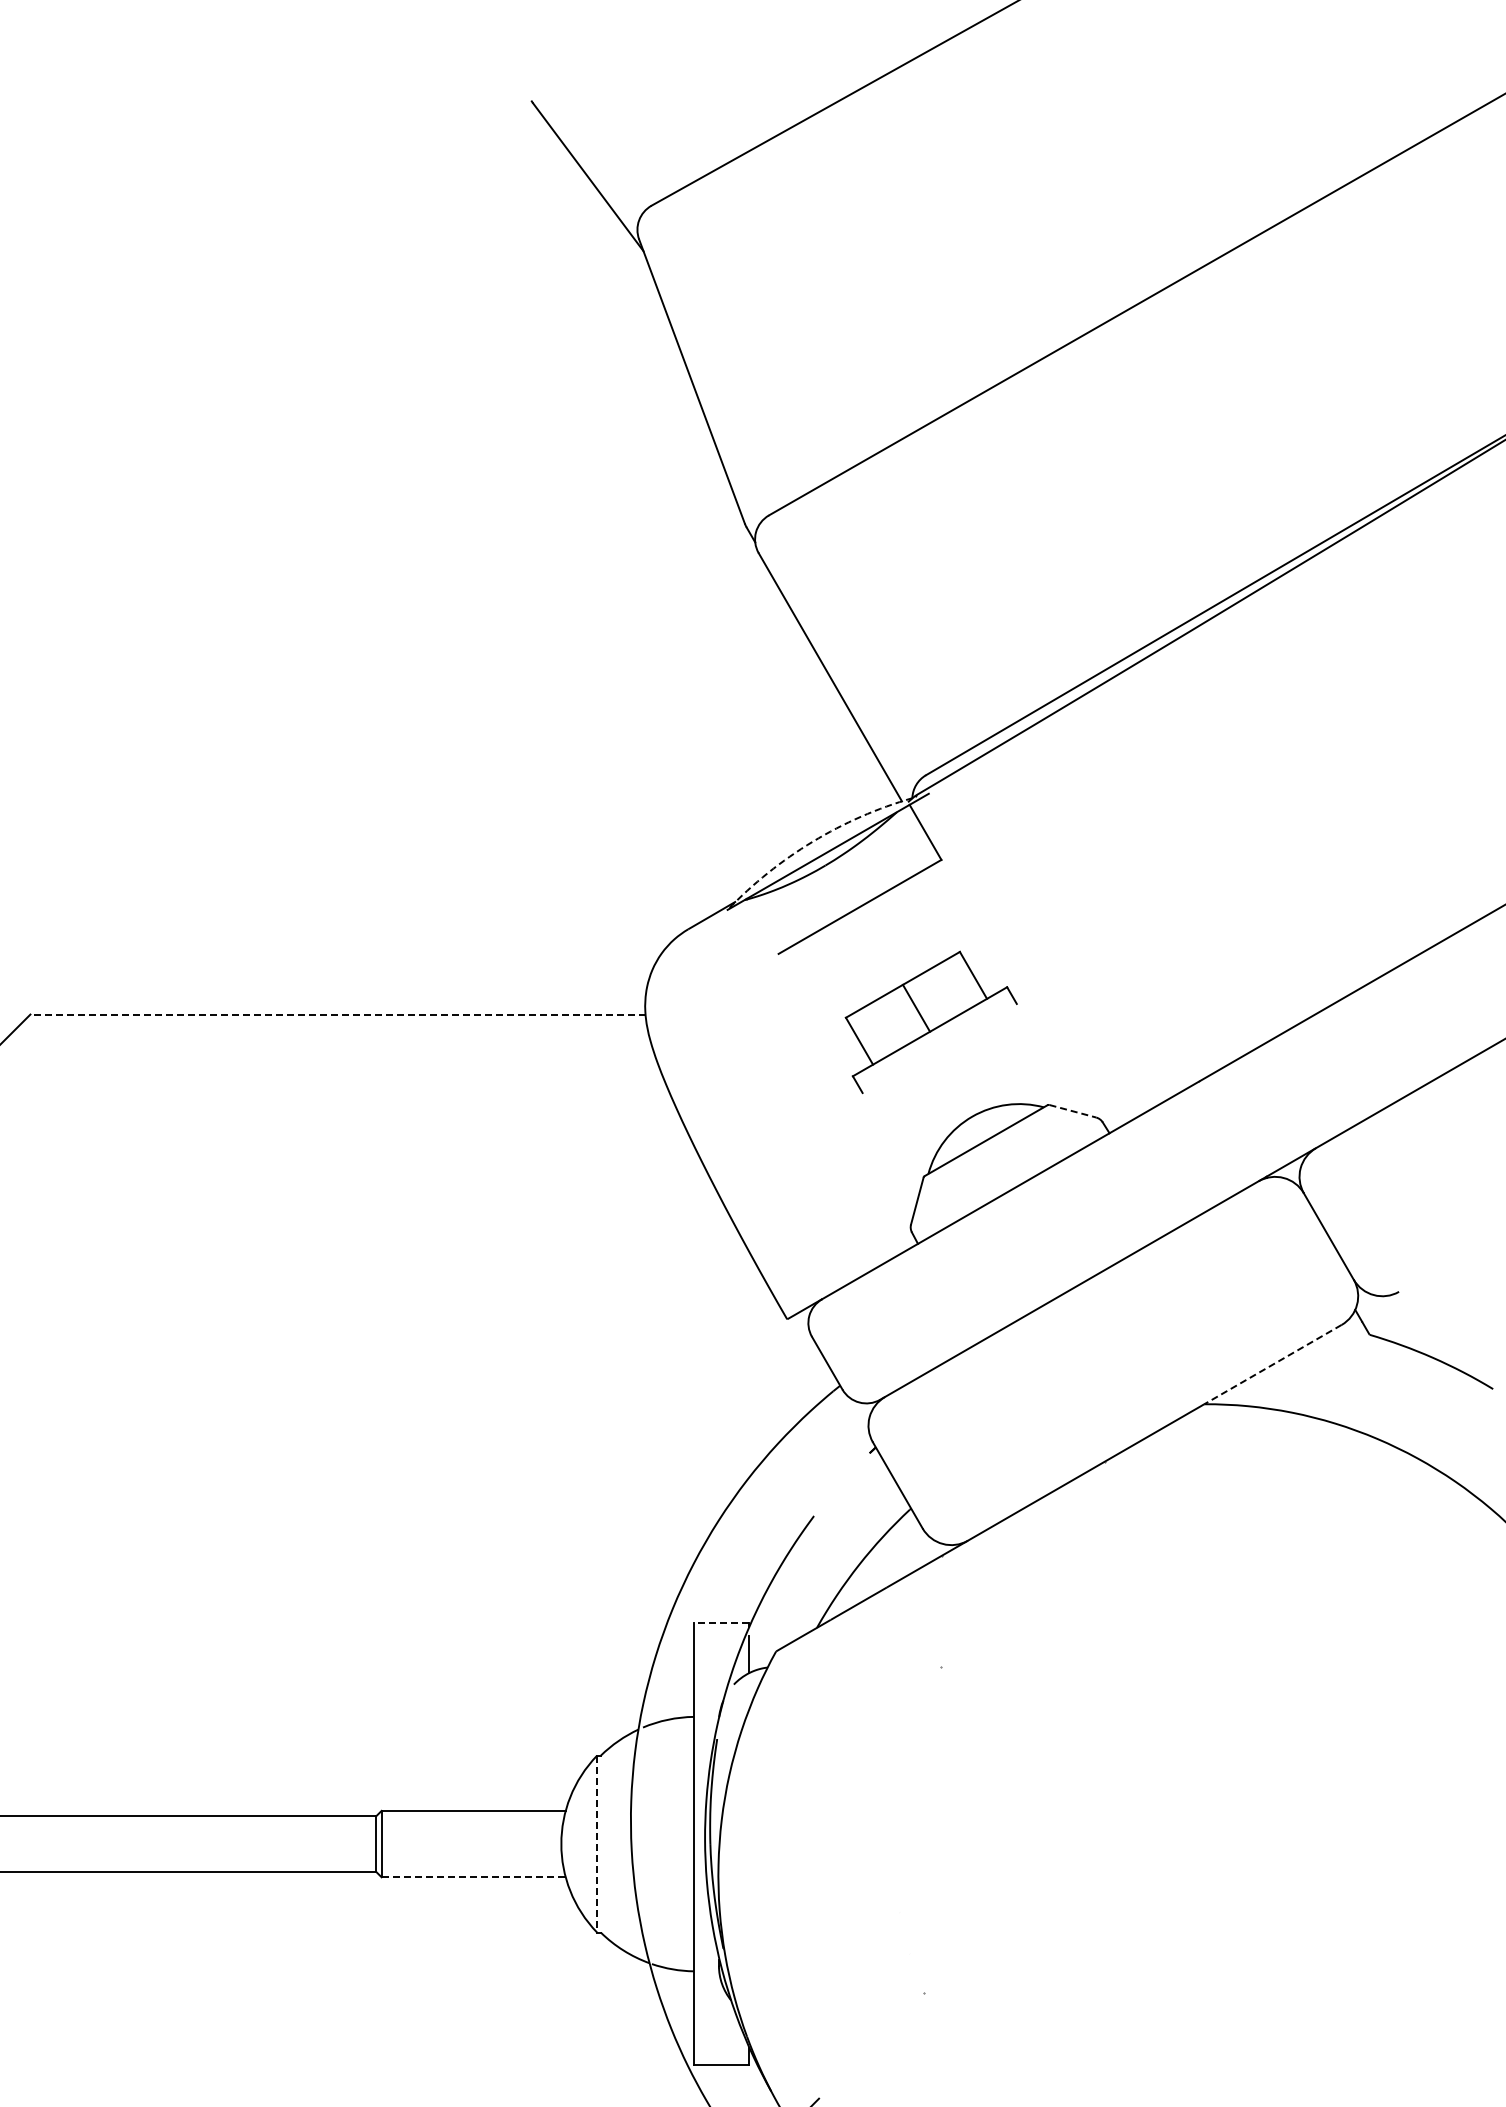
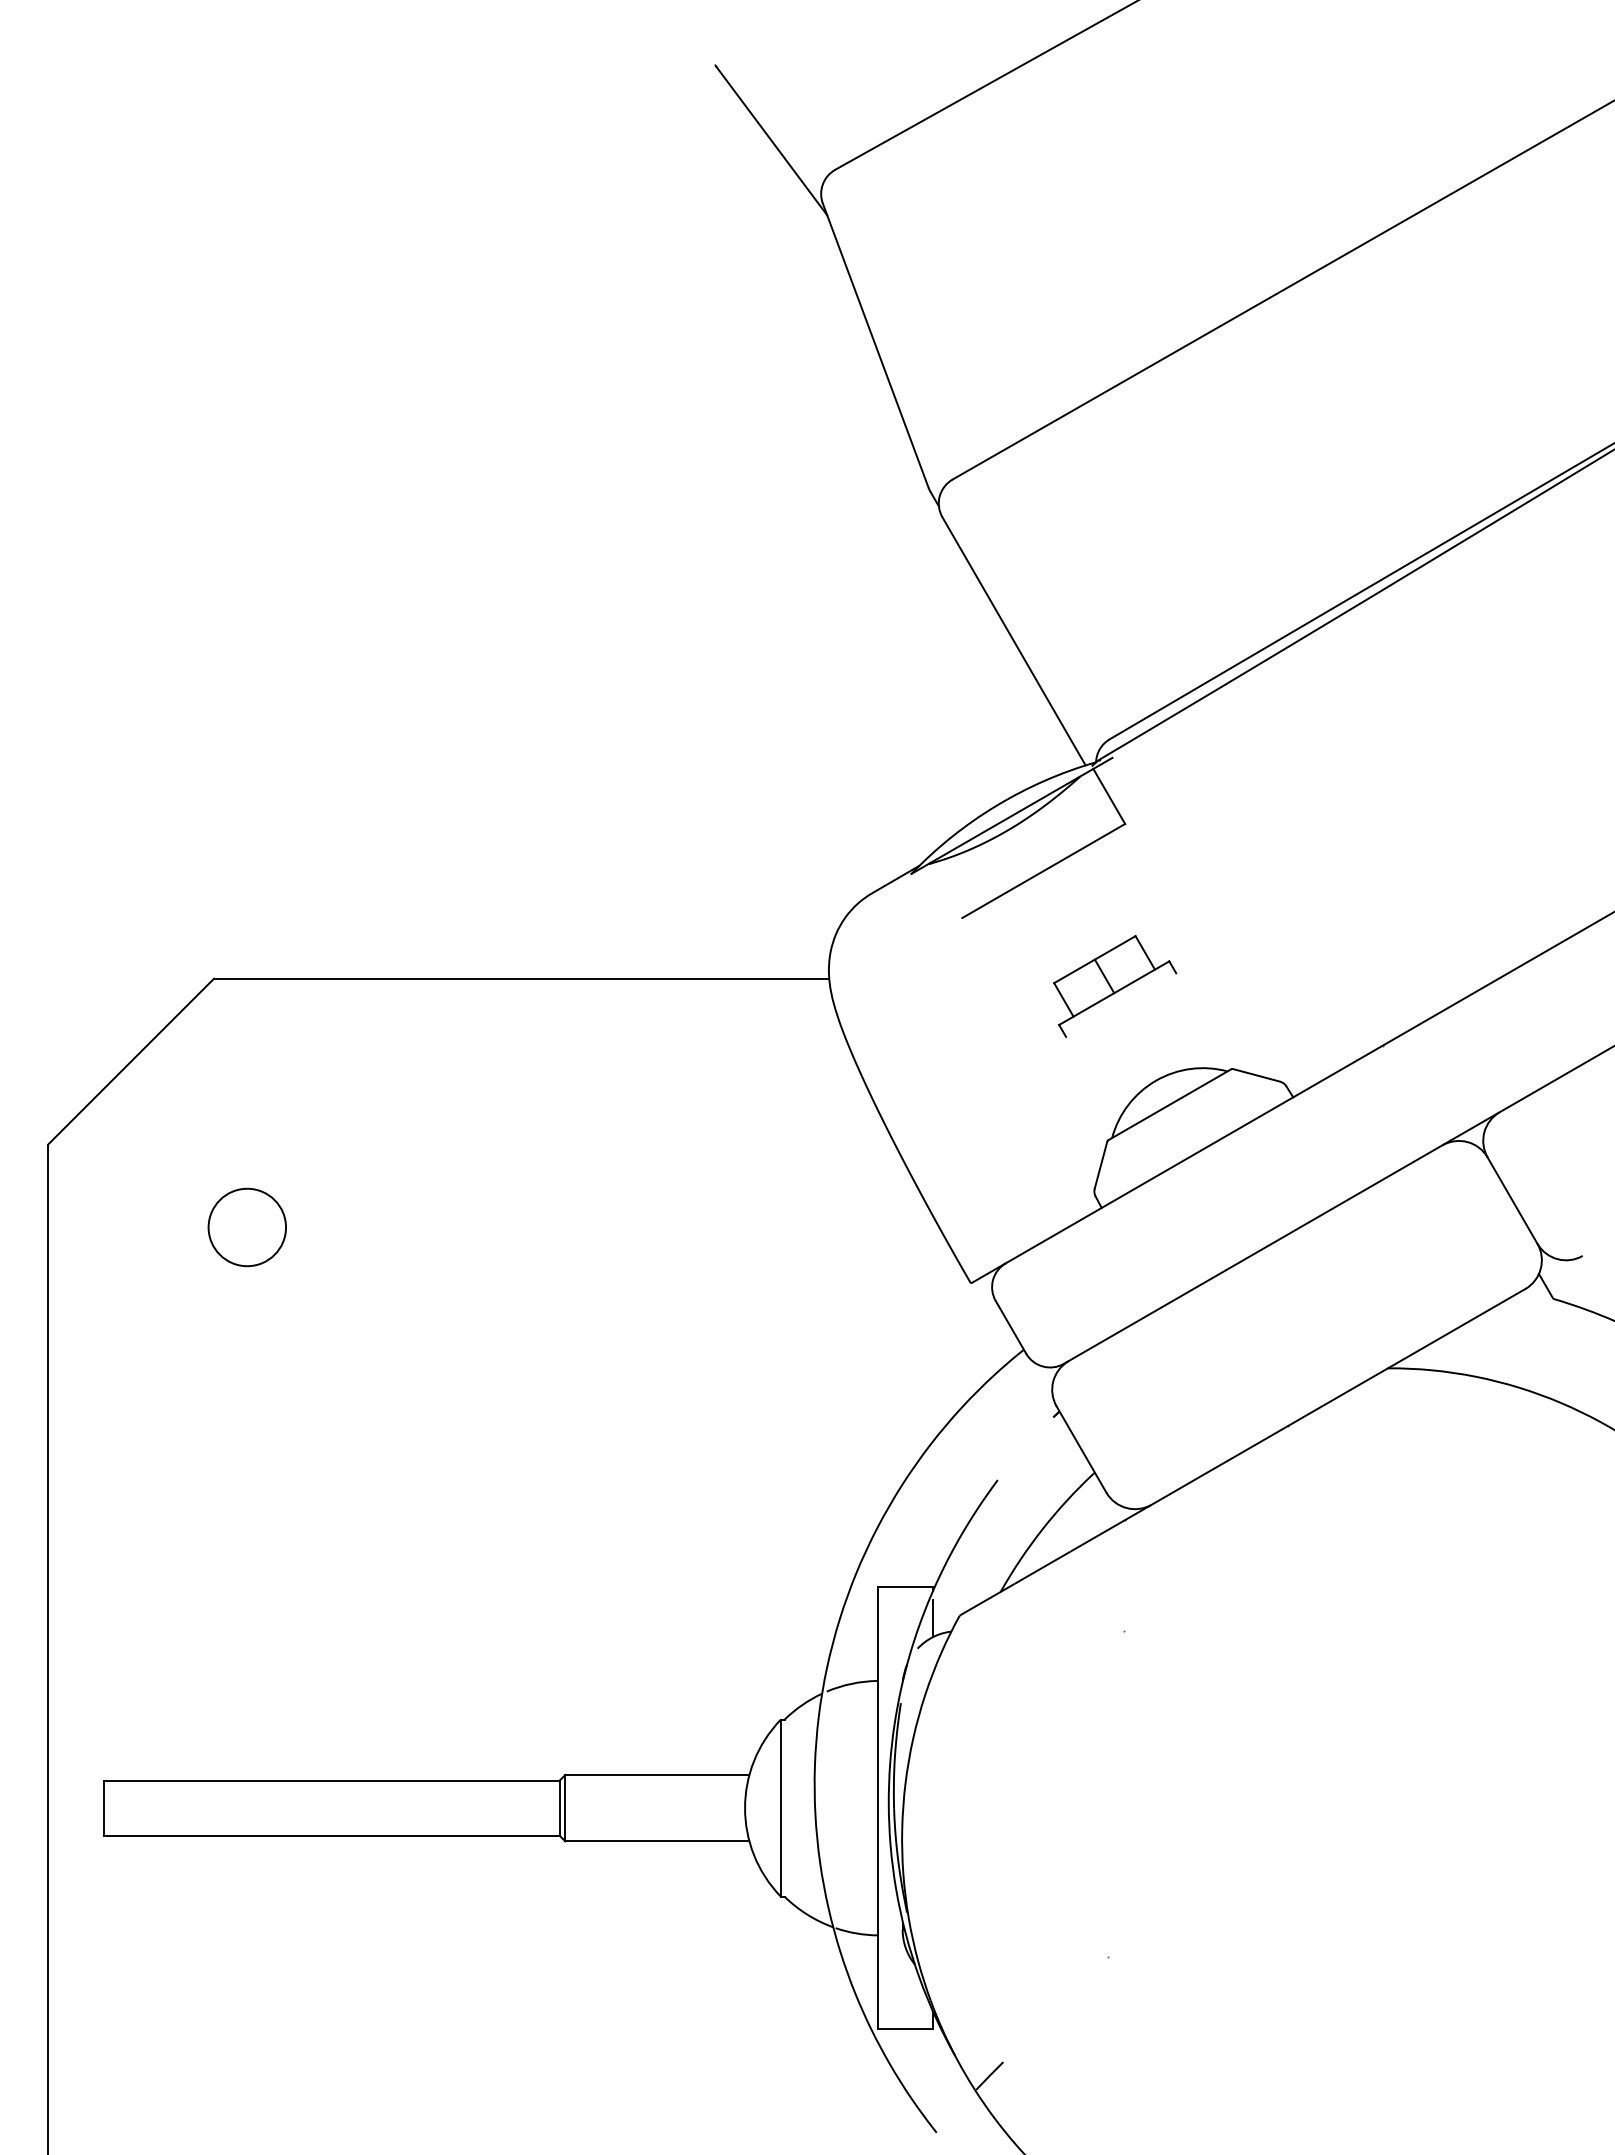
arc: (812, 841) -> (996, 805), dashed -> solid
line: (337, 1014) -> (521, 978), dashed -> solid
part: (931, 1022) -> (1115, 986), size x0.71
line: (1073, 1111) -> (1257, 1075), dashed -> solid
circle: (62, 1263) -> (246, 1227), added
line: (1272, 1364) -> (1456, 1328), dashed -> solid
line: (721, 1622) -> (905, 1586), dashed -> solid
line: (596, 1844) -> (780, 1808), dashed -> solid
line: (473, 1877) -> (657, 1841), dashed -> solid

